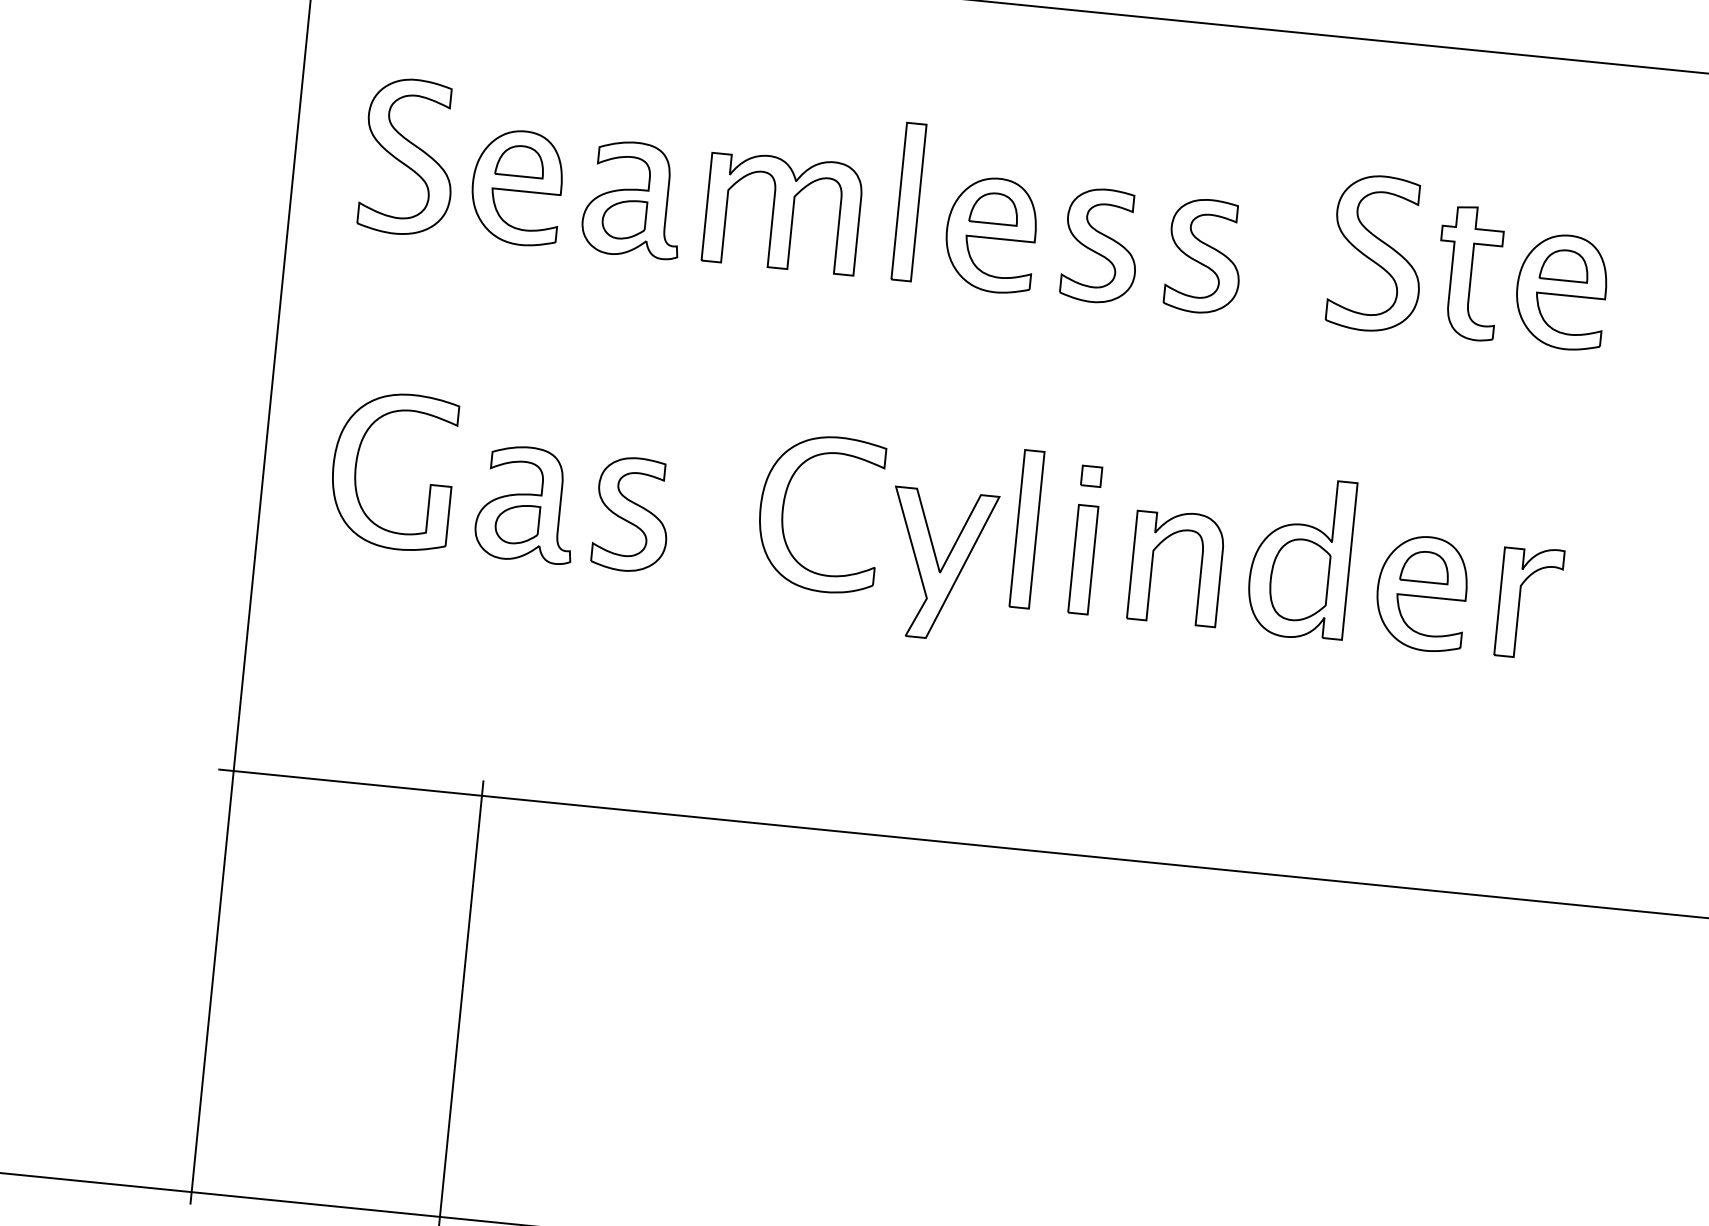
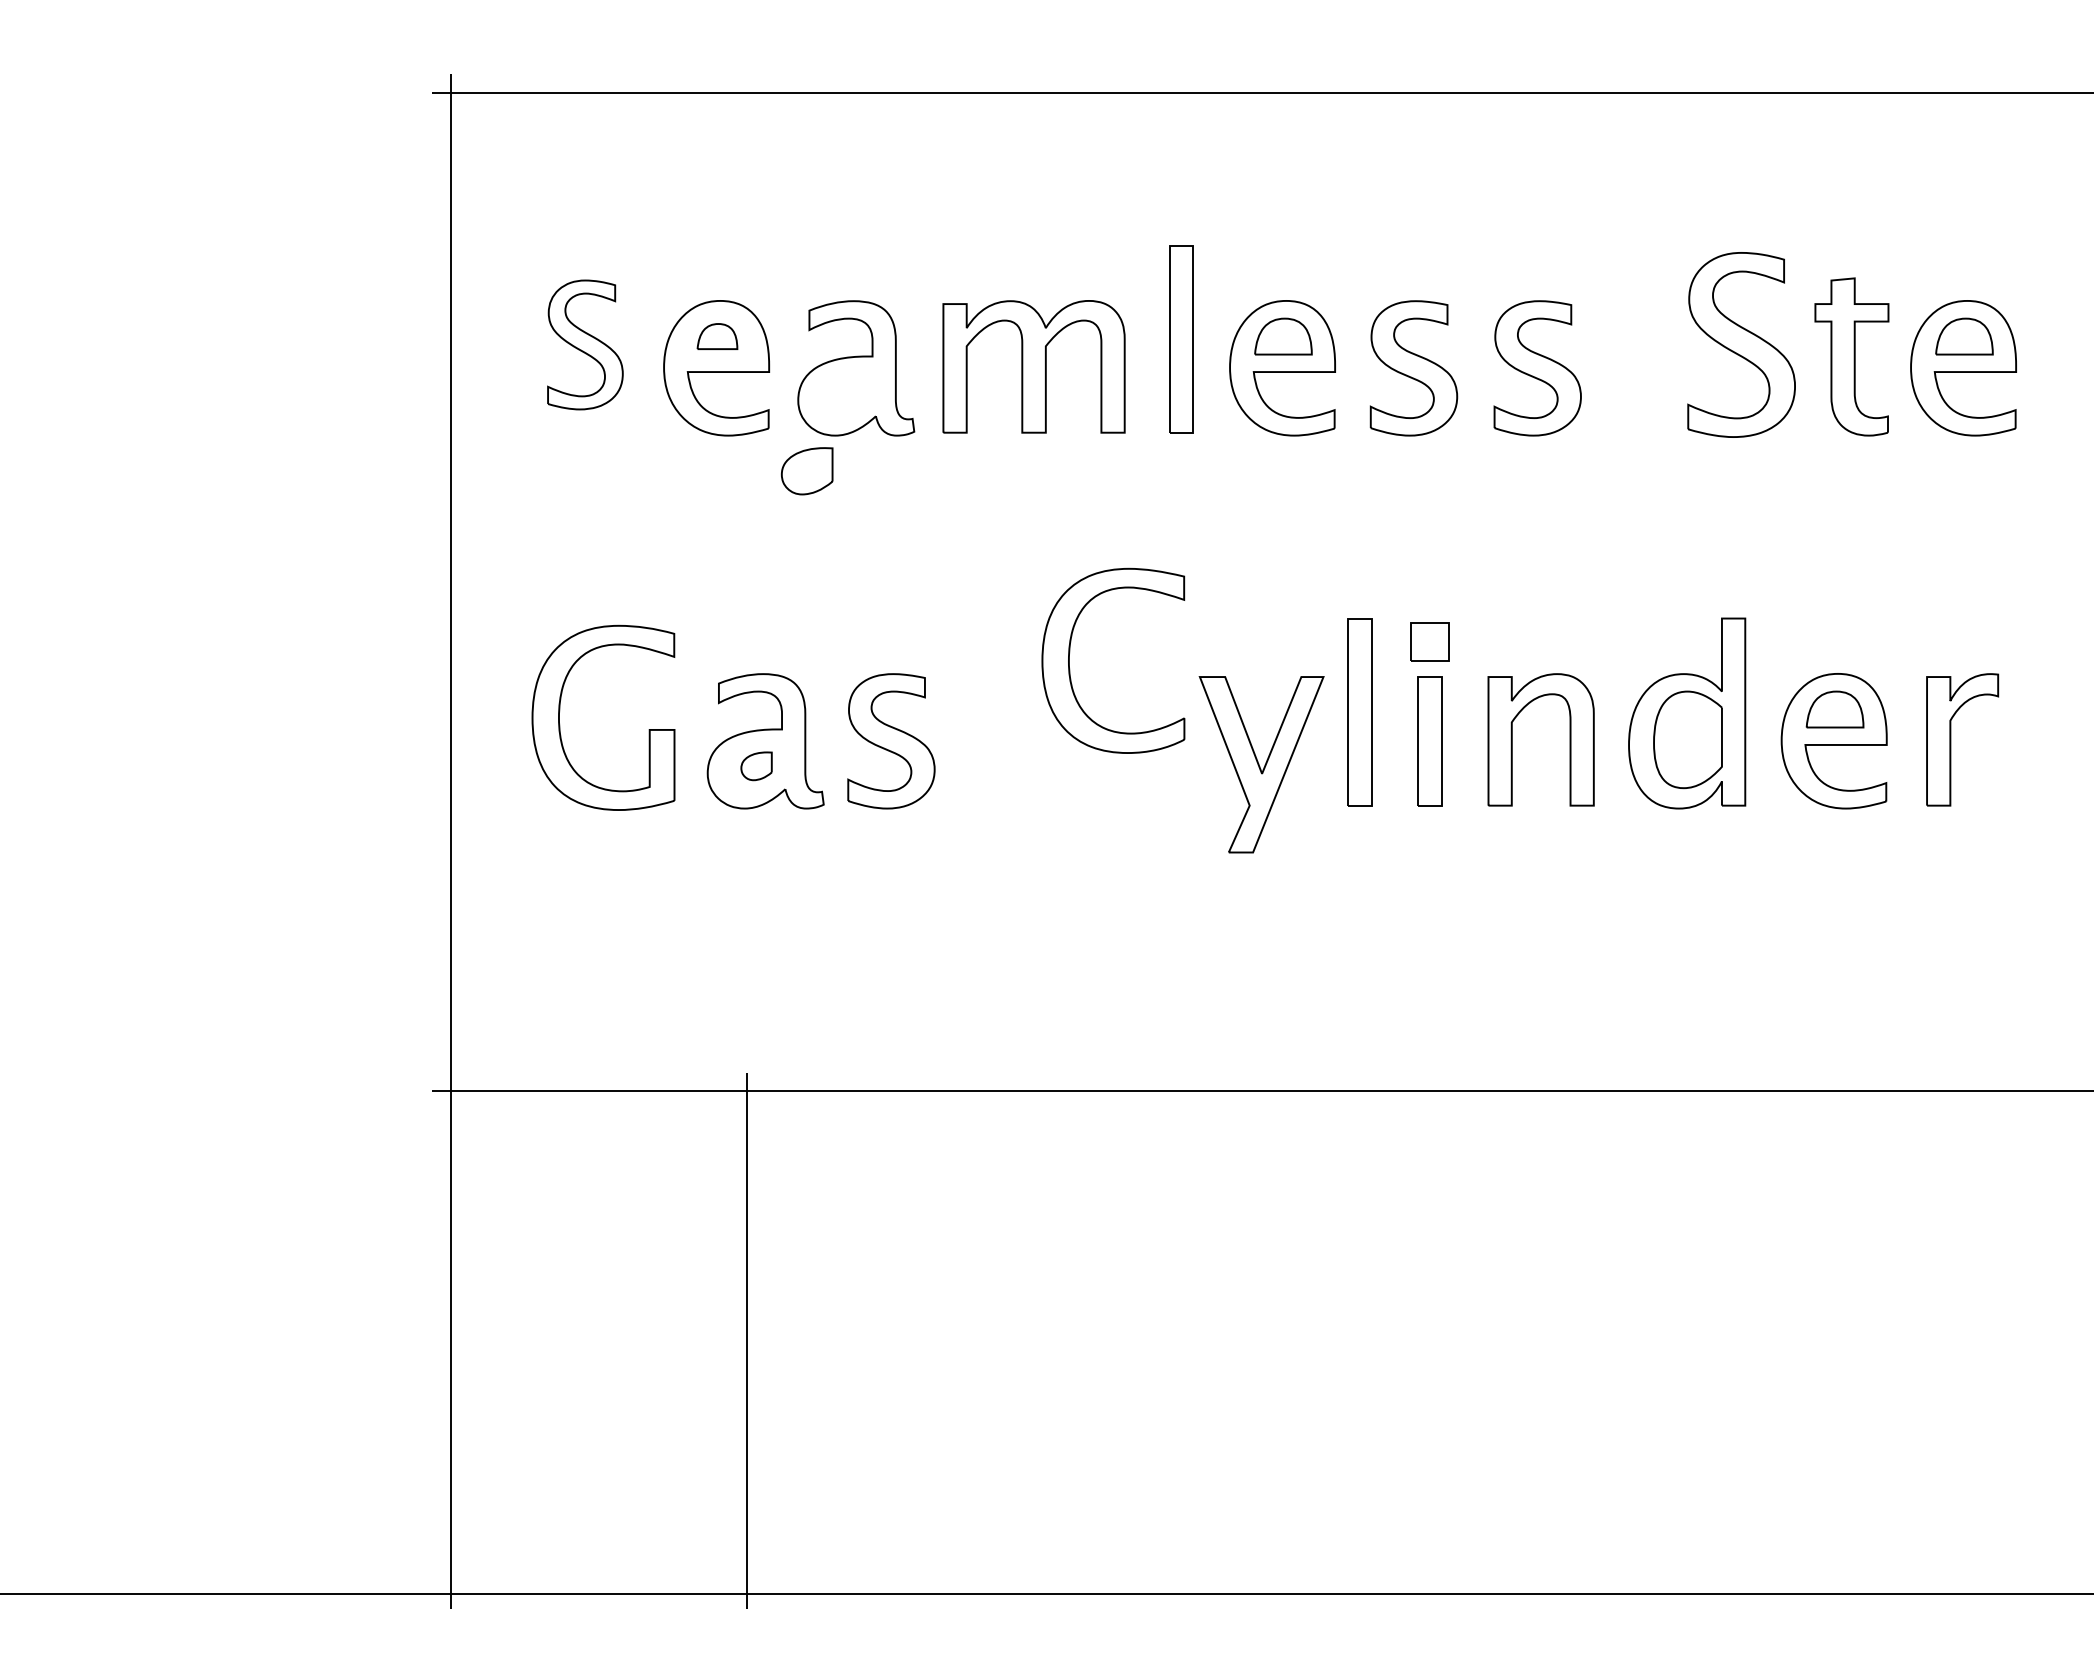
part: (409, 156) -> (585, 344), size x0.7
part: (520, 161) -> (717, 336), size x0.7
part: (623, 219) -> (806, 471), moved
part: (1091, 476) -> (1429, 641), size x1.6
part: (784, 502) -> (1070, 652), moved
part: (517, 524) -> (756, 766), size x0.6

